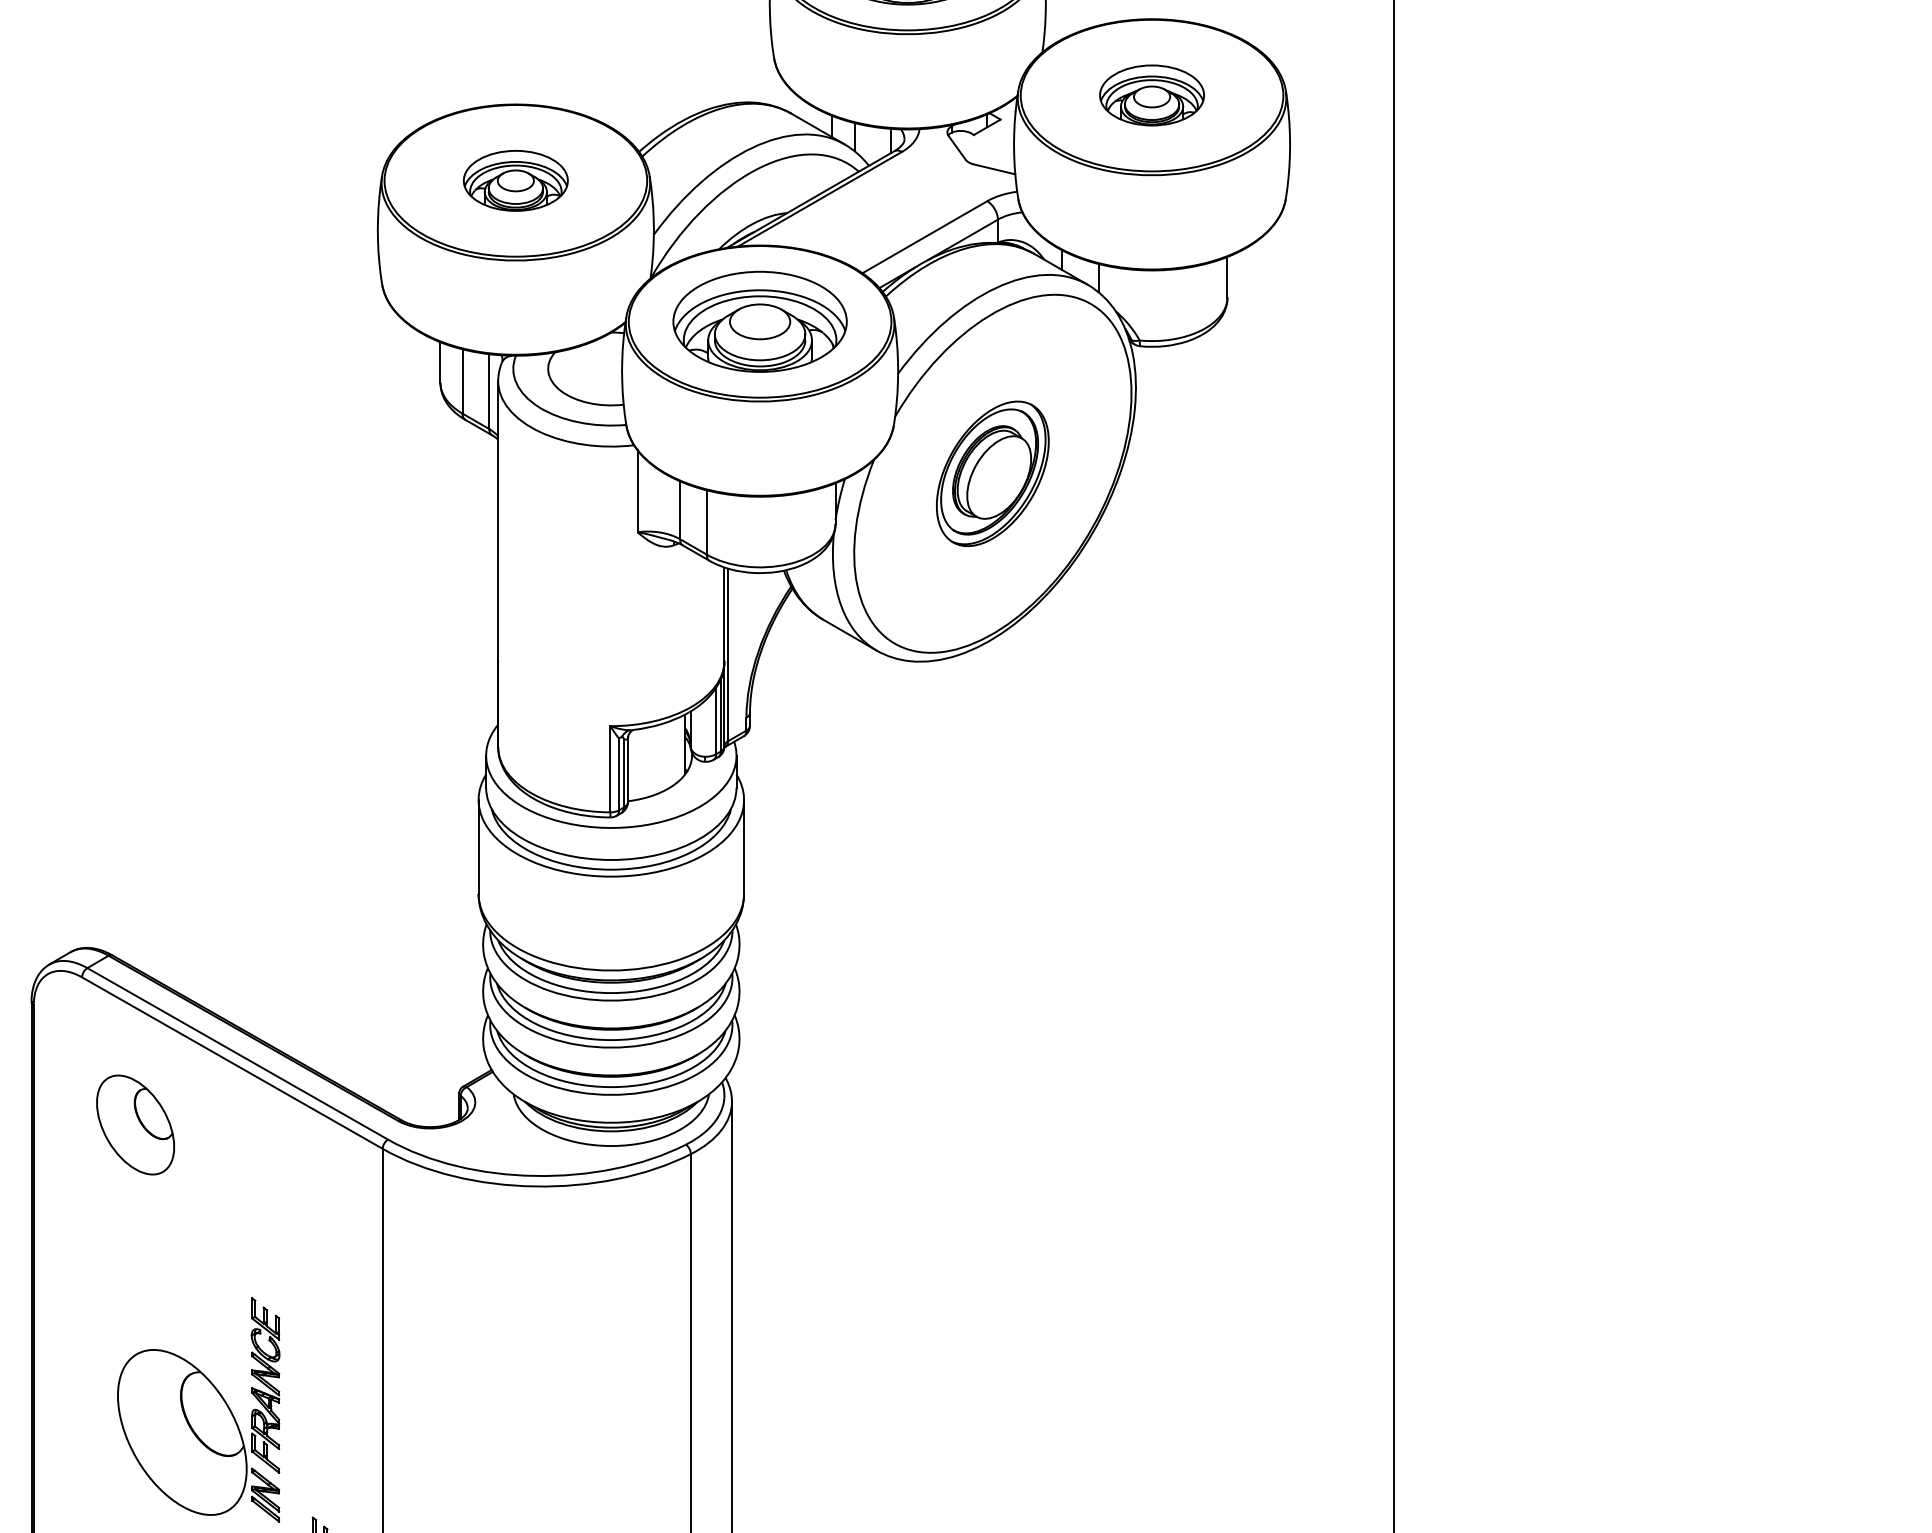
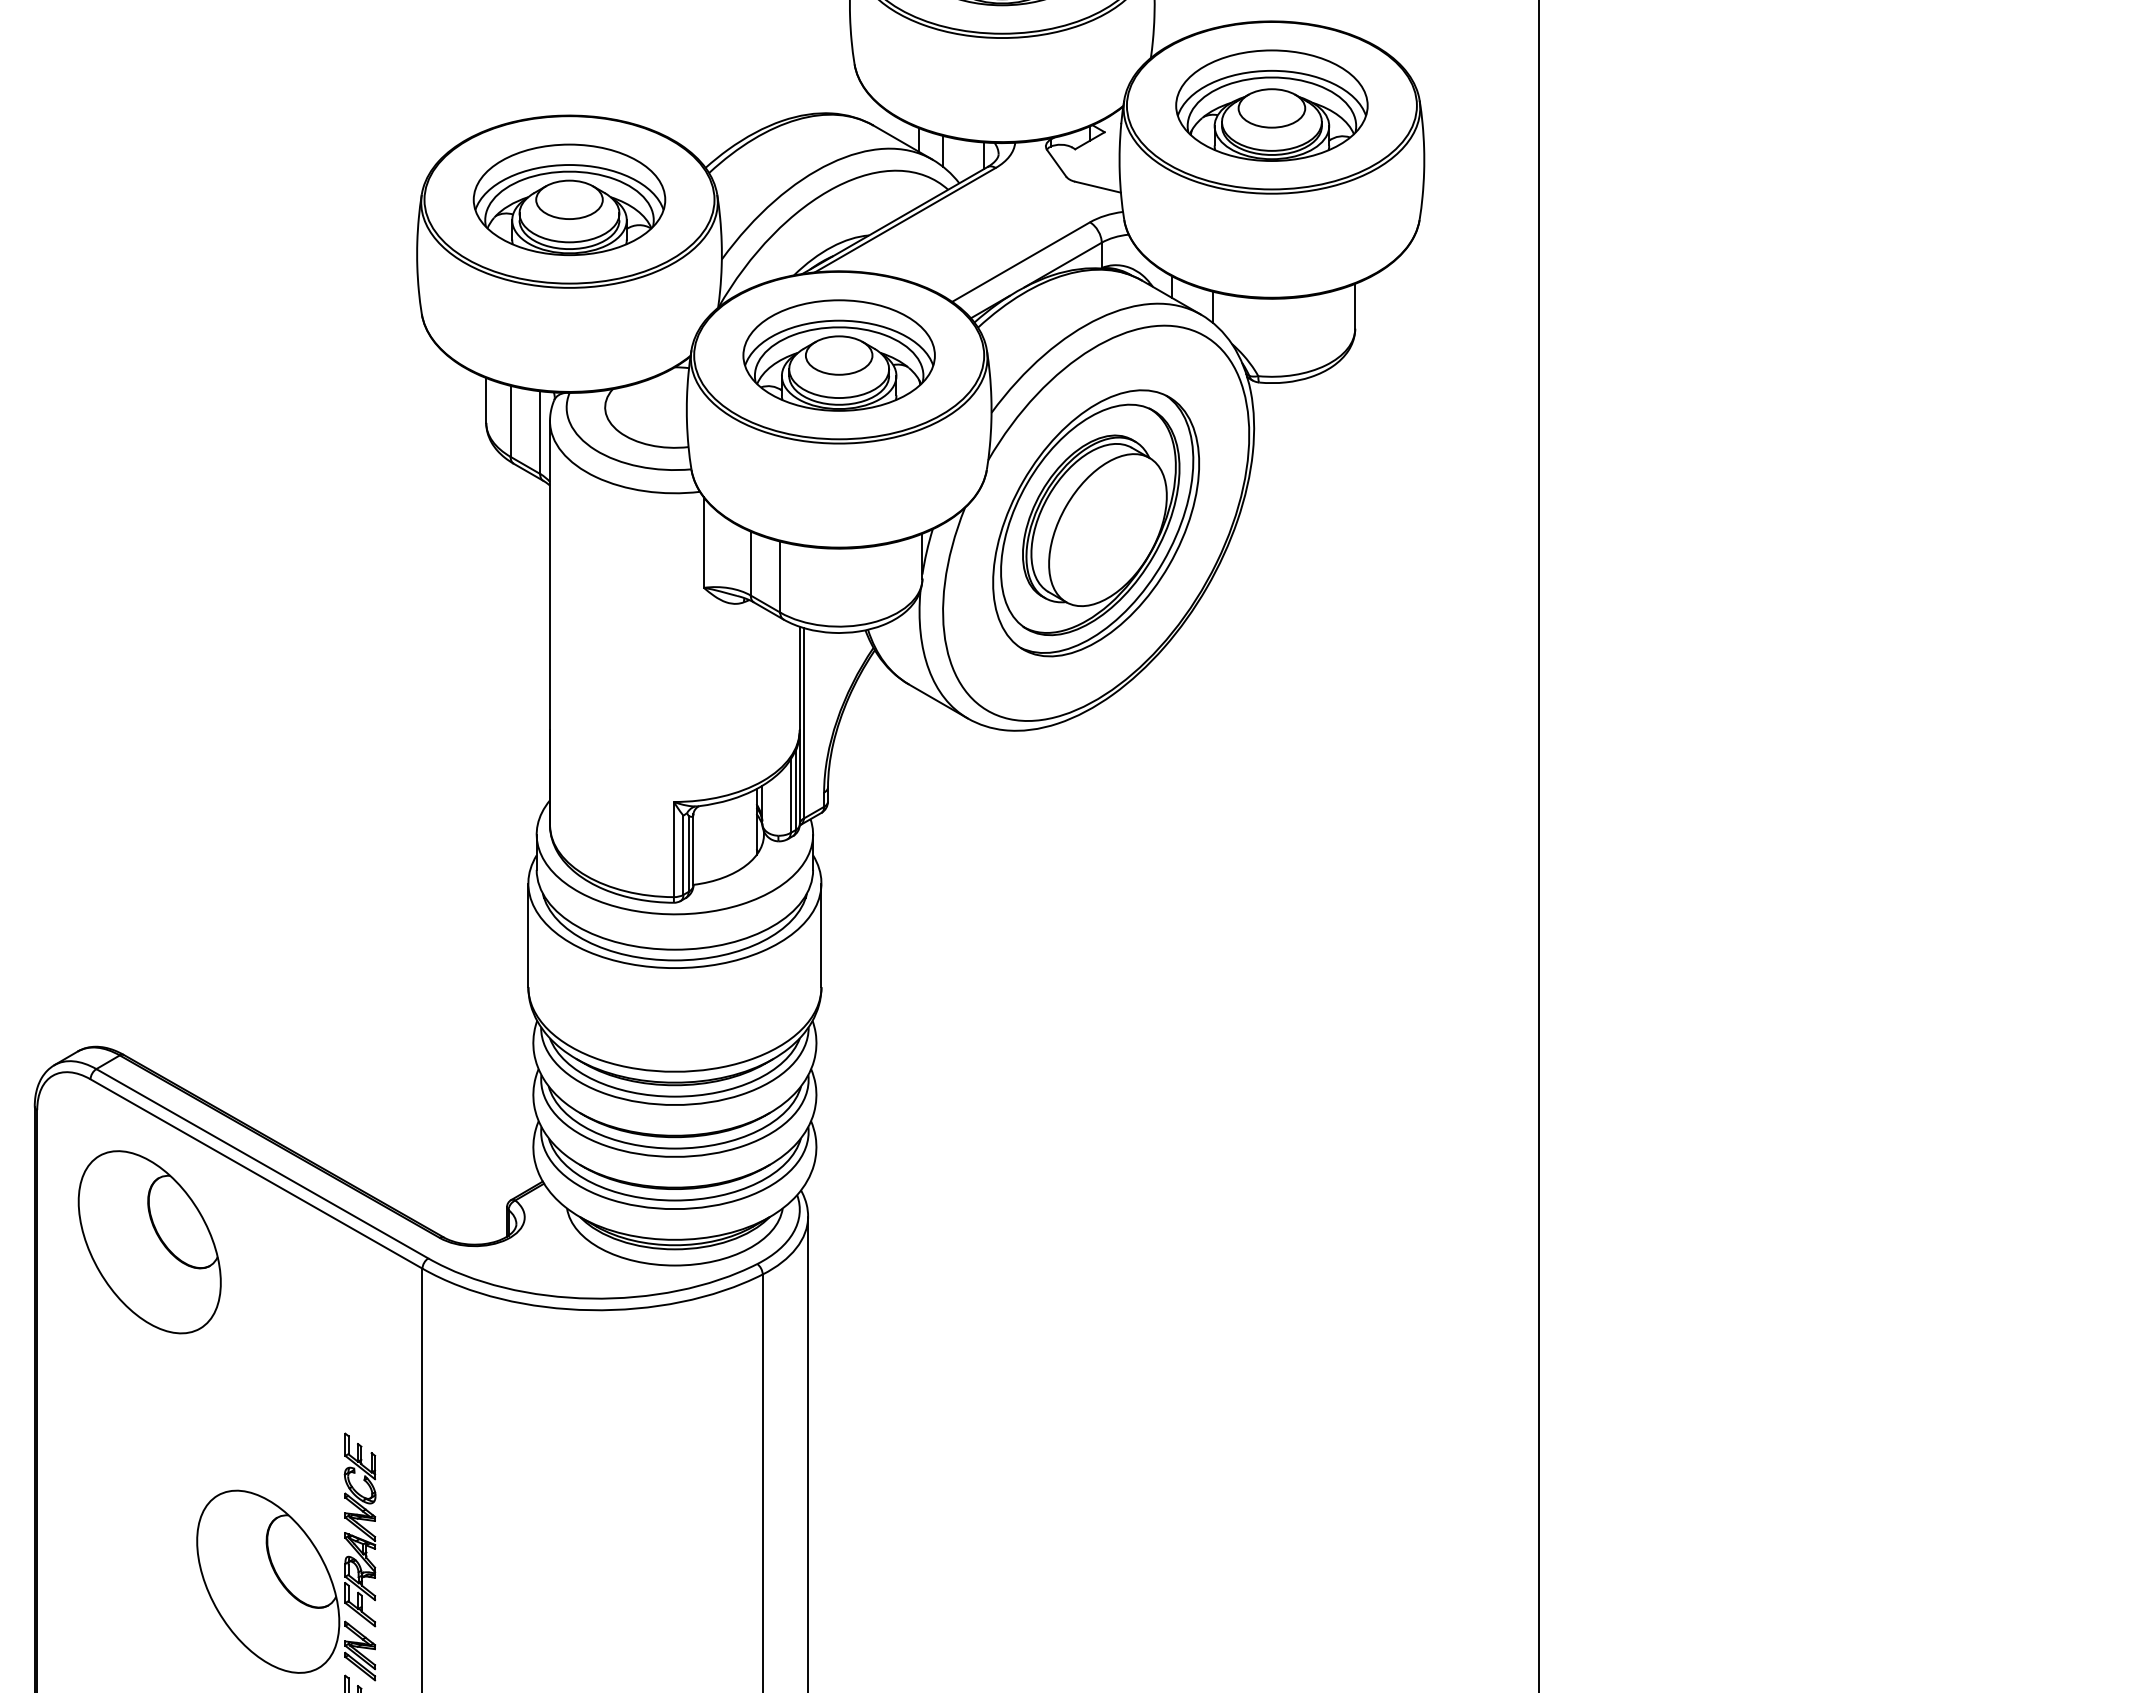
part: (1151, 95) -> (1271, 105), size x1.67
part: (515, 180) -> (569, 199), size x1.67
part: (992, 473) -> (1095, 523), size x1.67
part: (135, 1125) -> (149, 1242), size x1.67
part: (198, 1409) -> (286, 1556), moved

